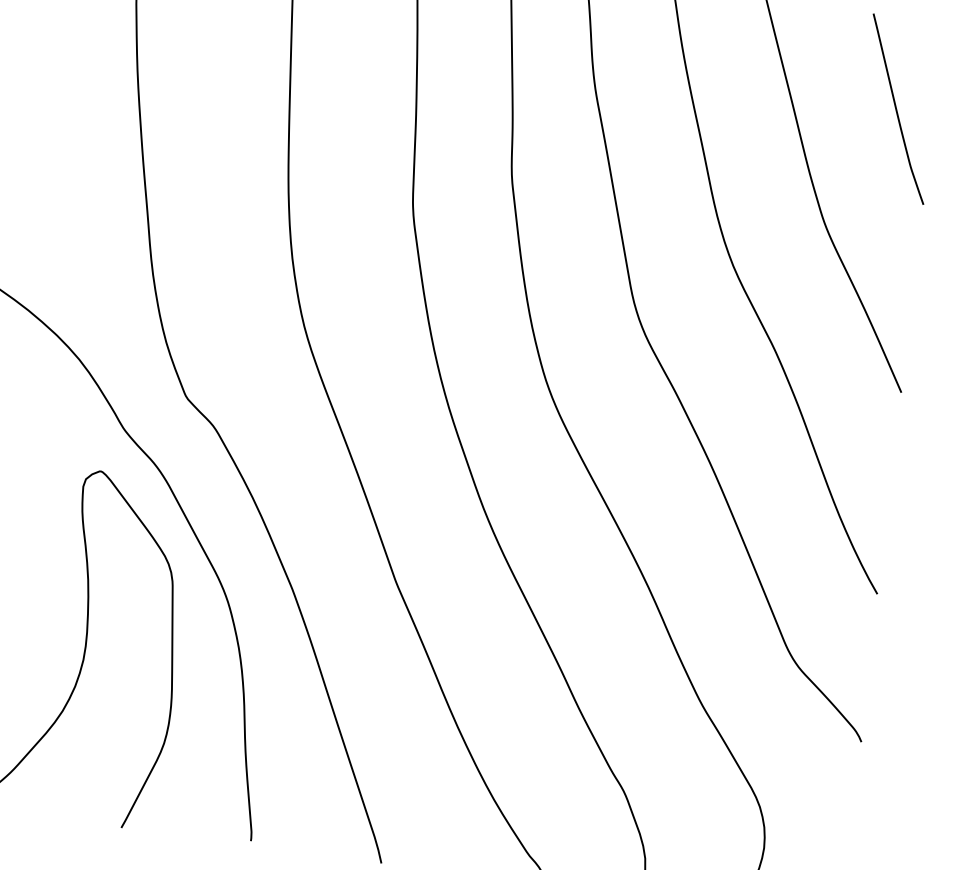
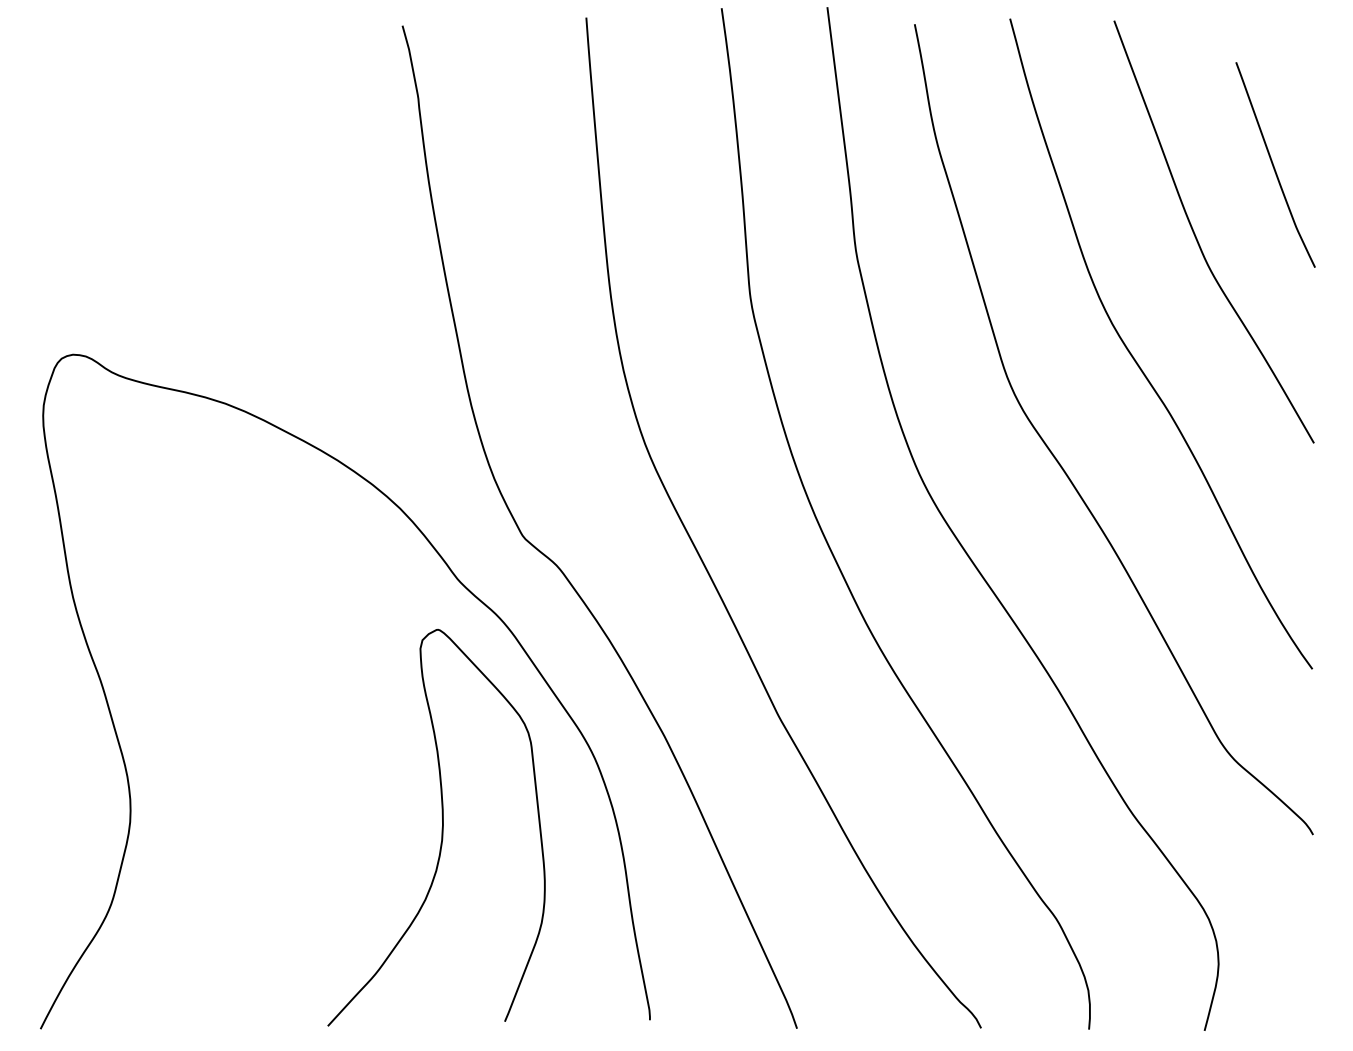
curve: (897, 109) -> (1274, 165), moved

